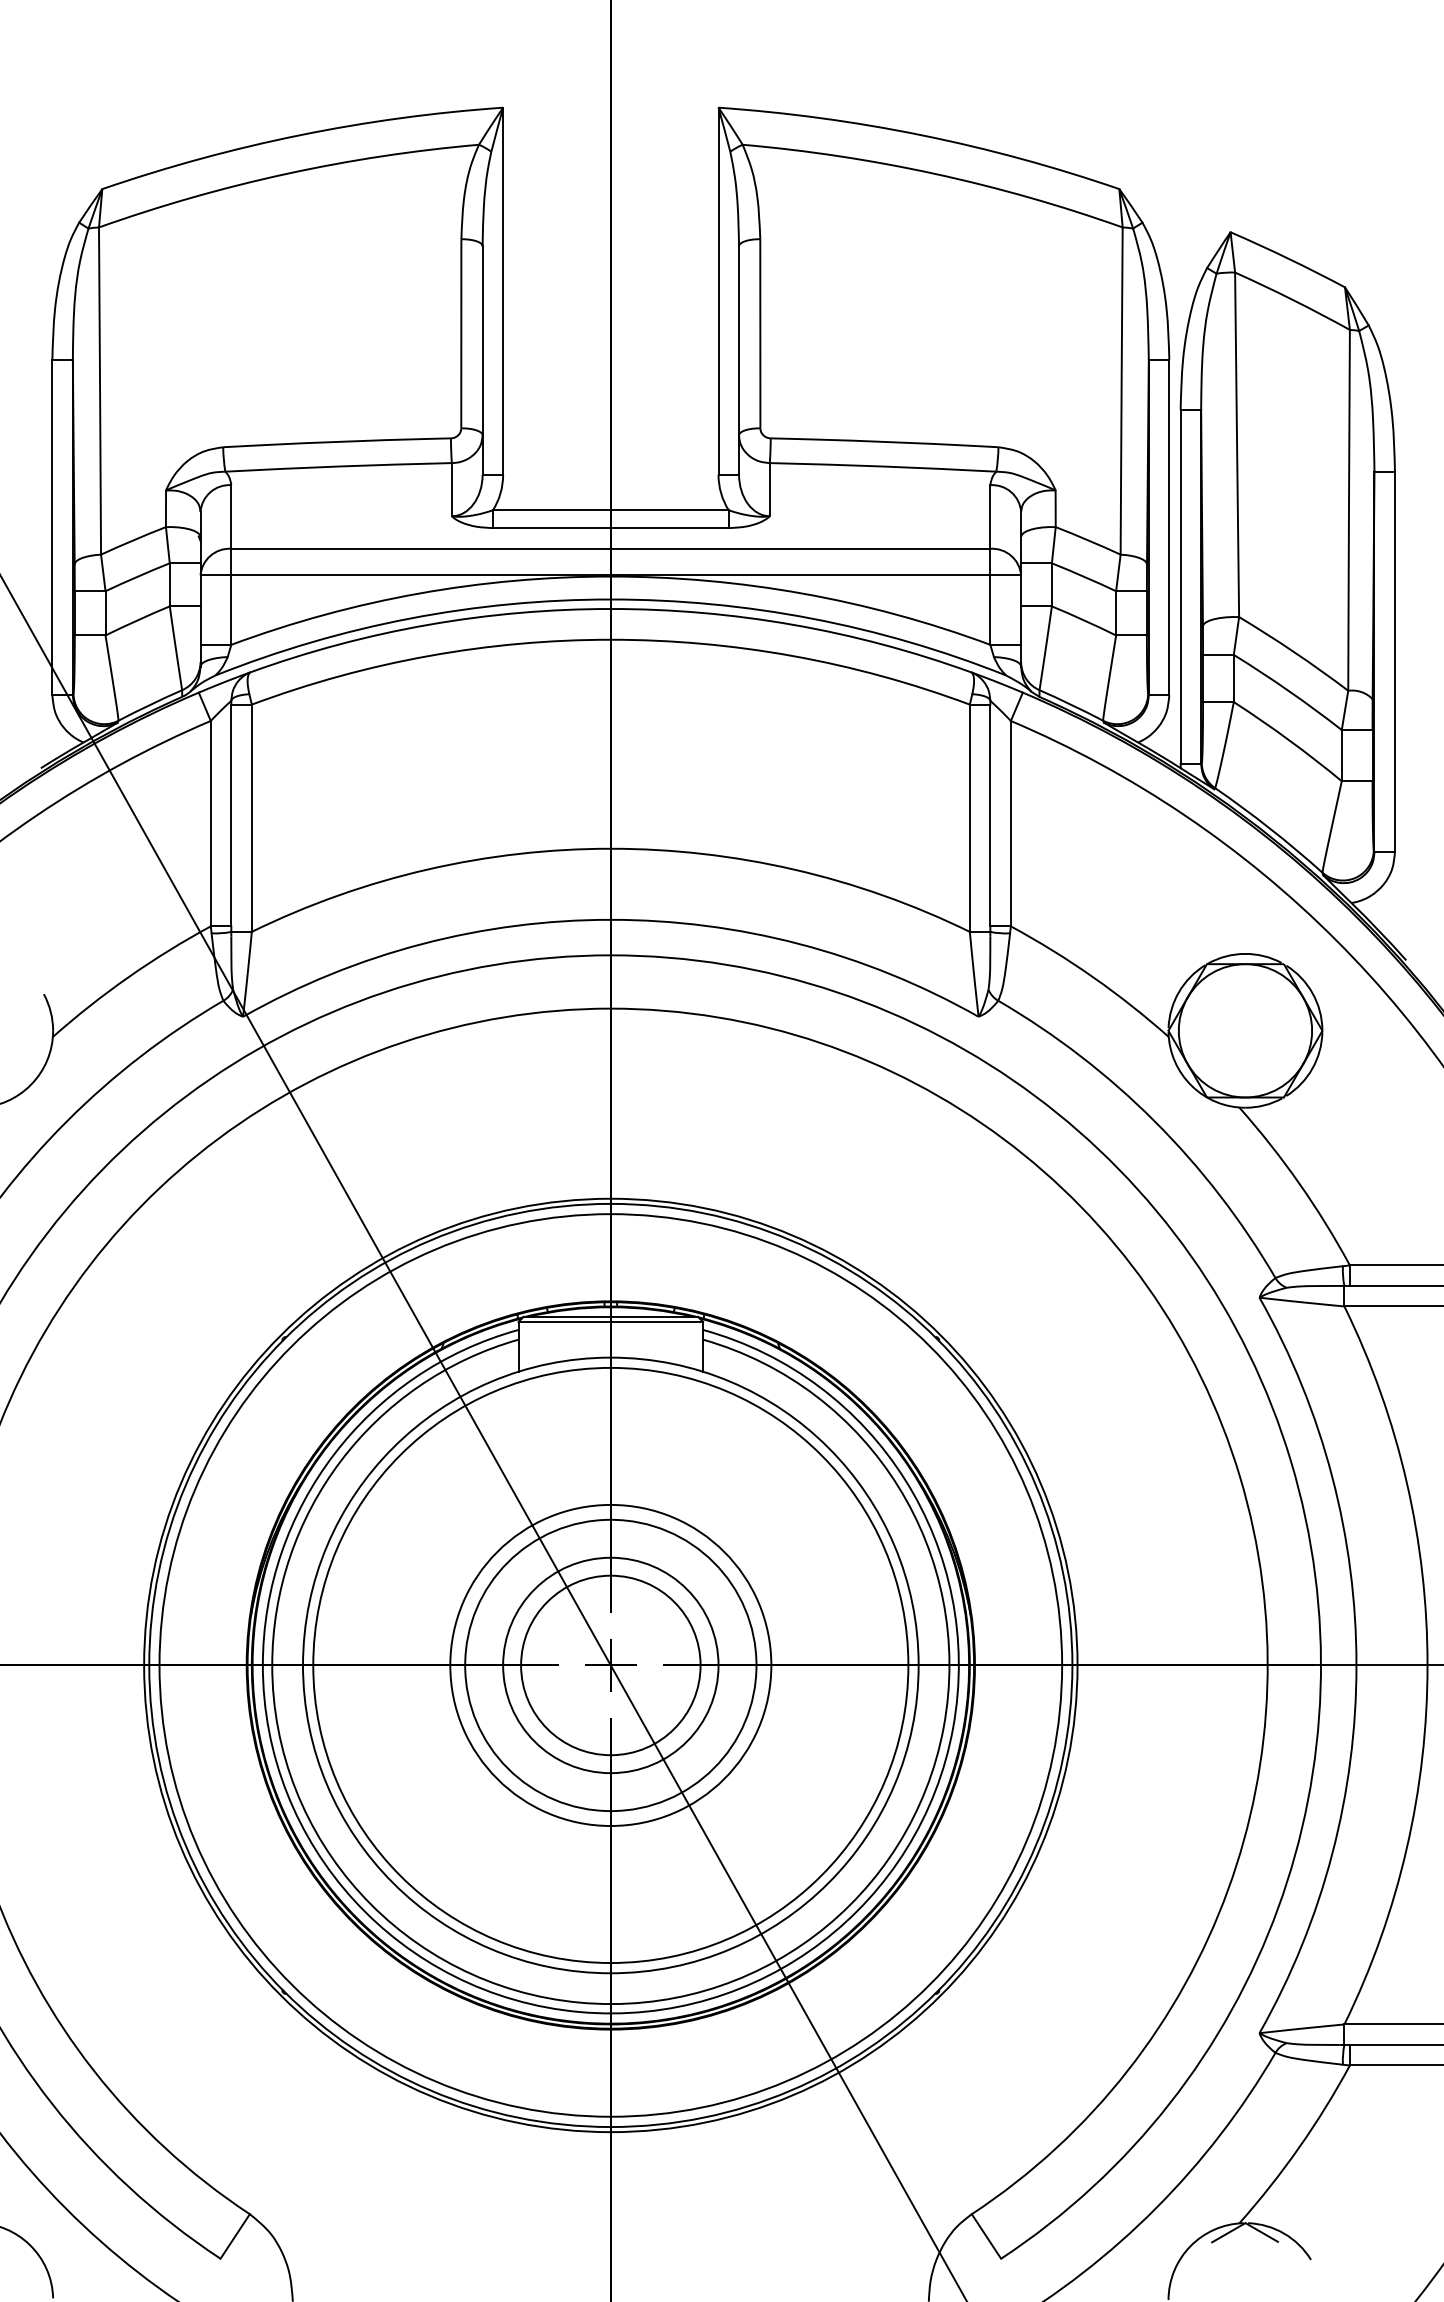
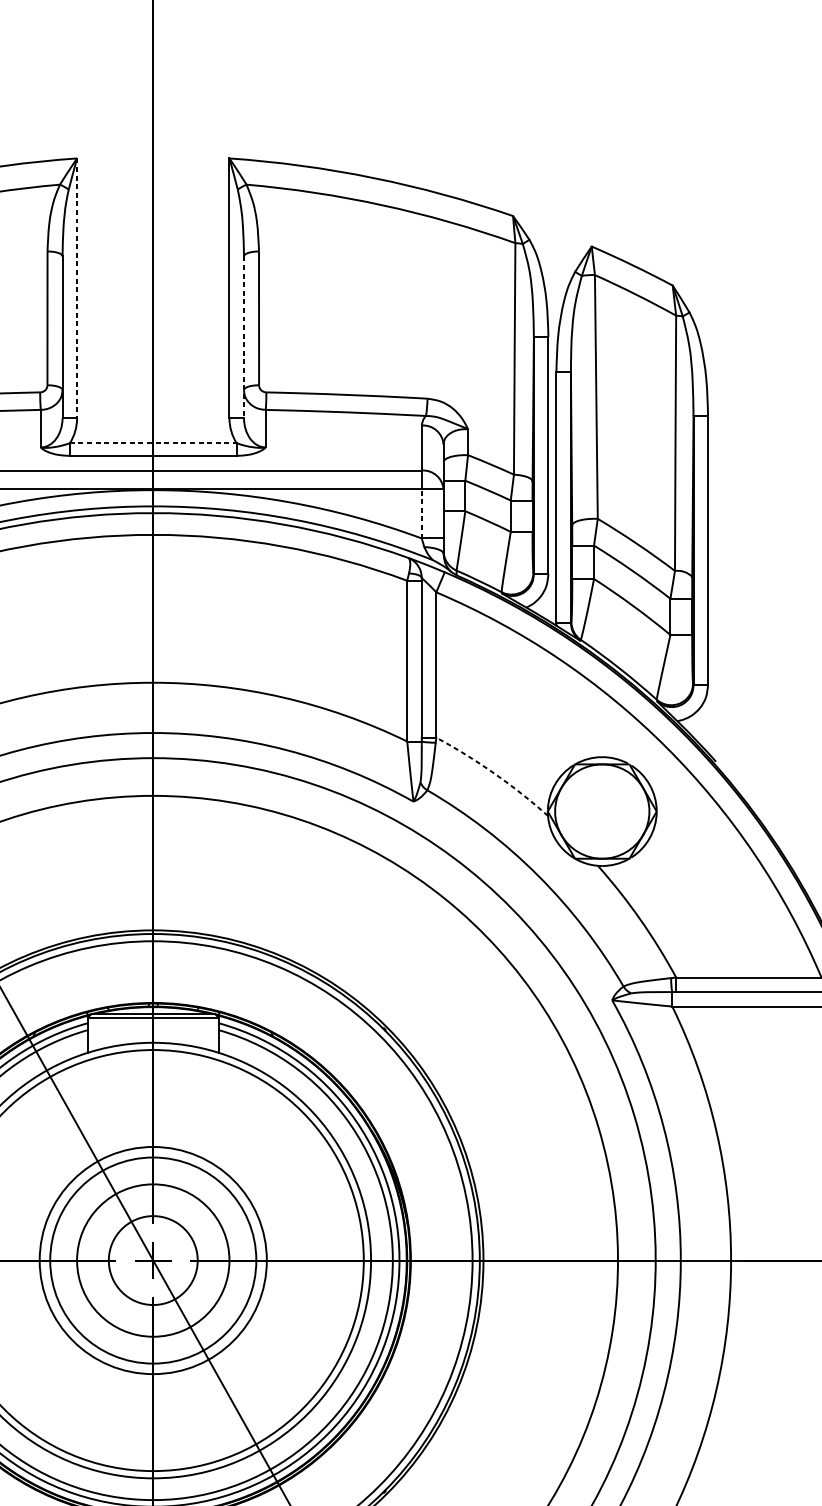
line: (503, 291) -> (77, 288), solid -> dashed
line: (739, 360) -> (244, 337), solid -> dashed
line: (610, 510) -> (153, 443), solid -> dashed
line: (990, 610) -> (421, 514), solid -> dashed
arc: (1093, 977) -> (494, 773), solid -> dashed
circle: (610, 1665) -> (153, 1260), size x0.7

